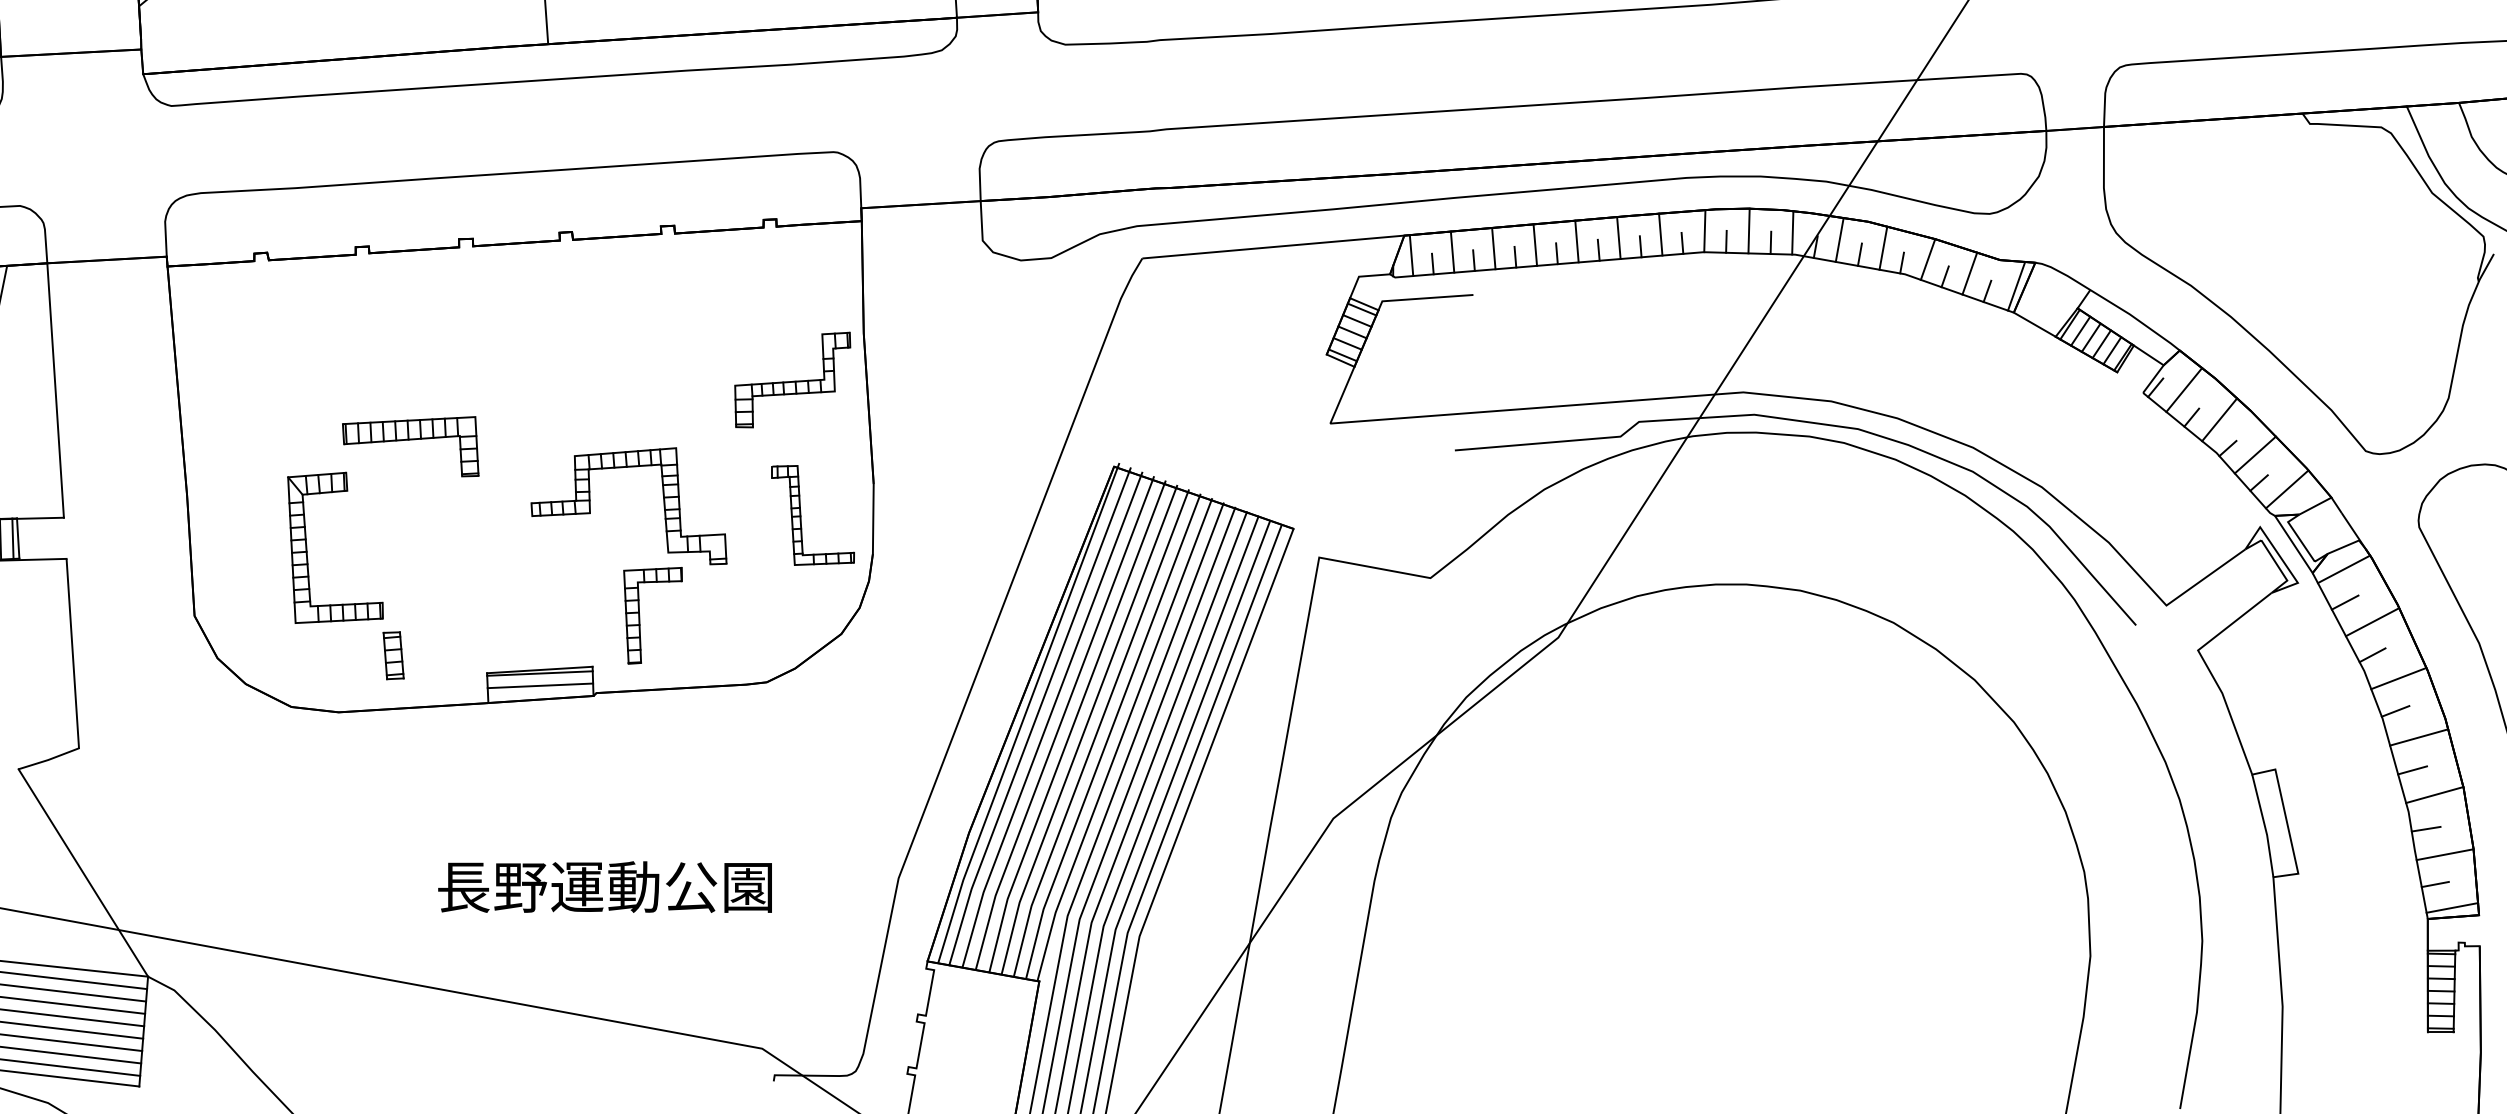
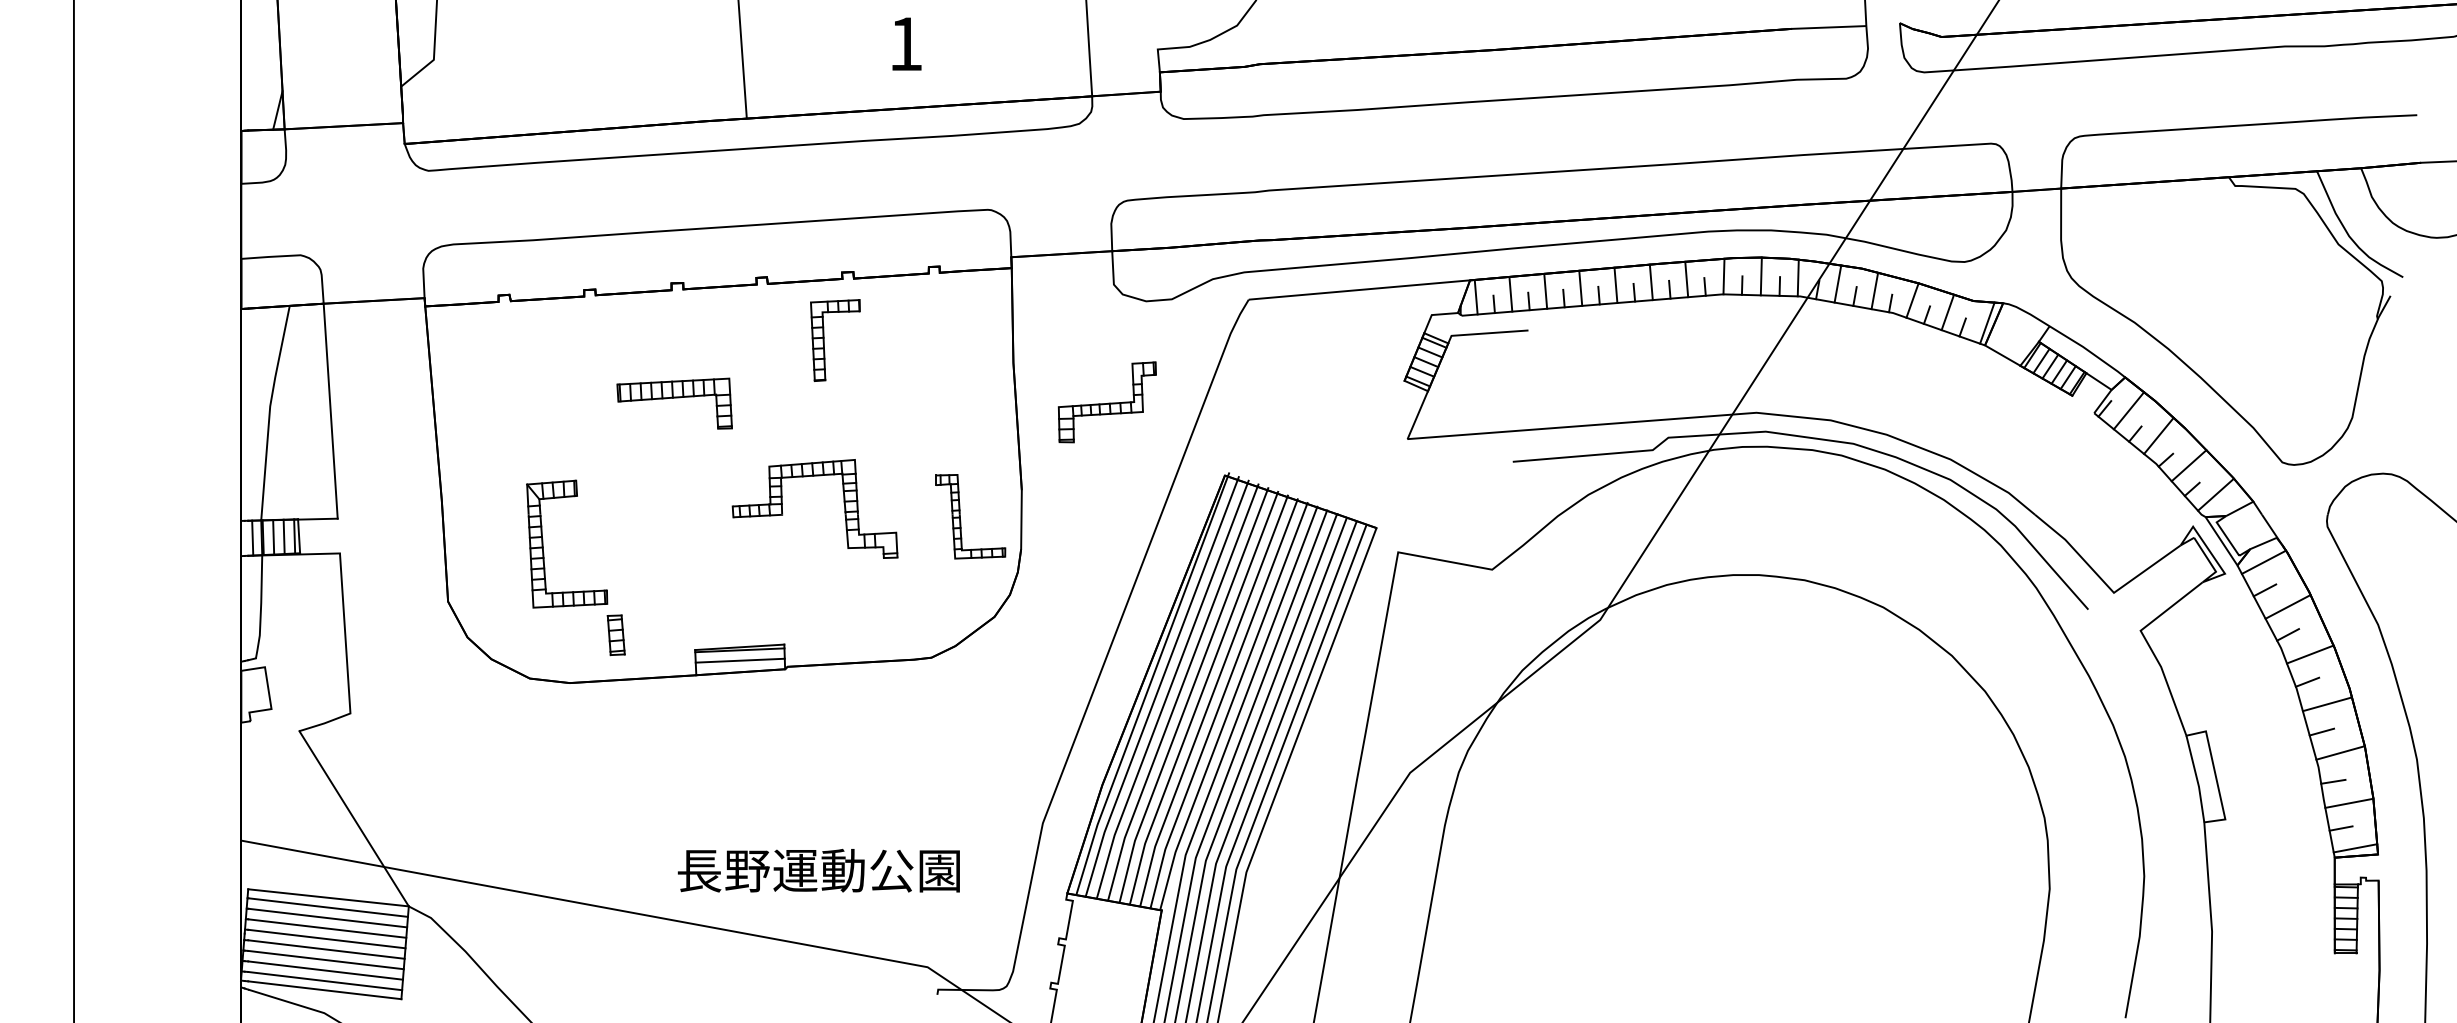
part: (791, 380) -> (1106, 402), moved
part: (410, 446) -> (674, 403), moved
part: (640, 615) -> (824, 340), moved
text: (604, 886) -> (818, 870), moved

